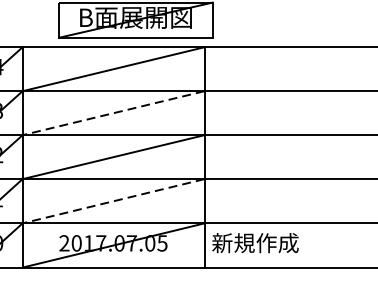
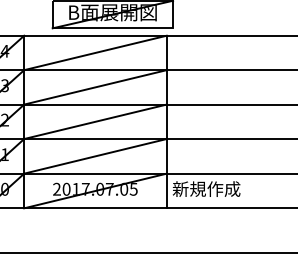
line: (112, 113) -> (94, 87), dashed -> solid
line: (112, 201) -> (94, 156), dashed -> solid

